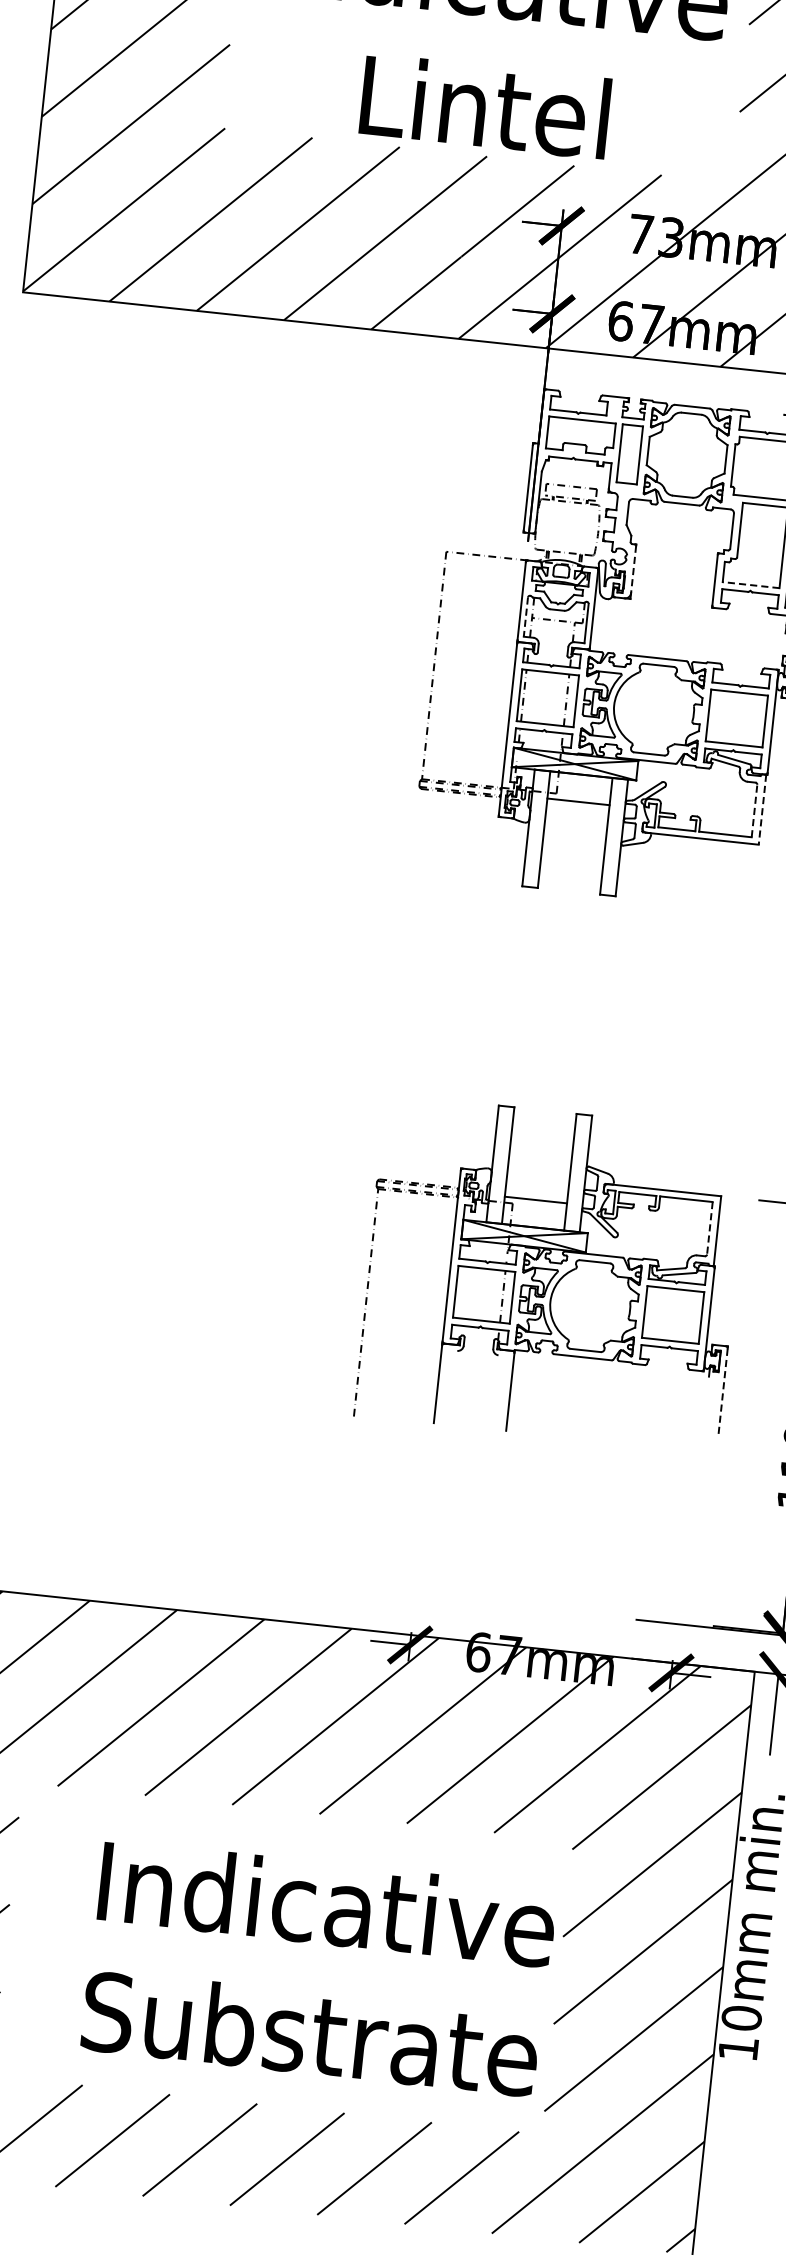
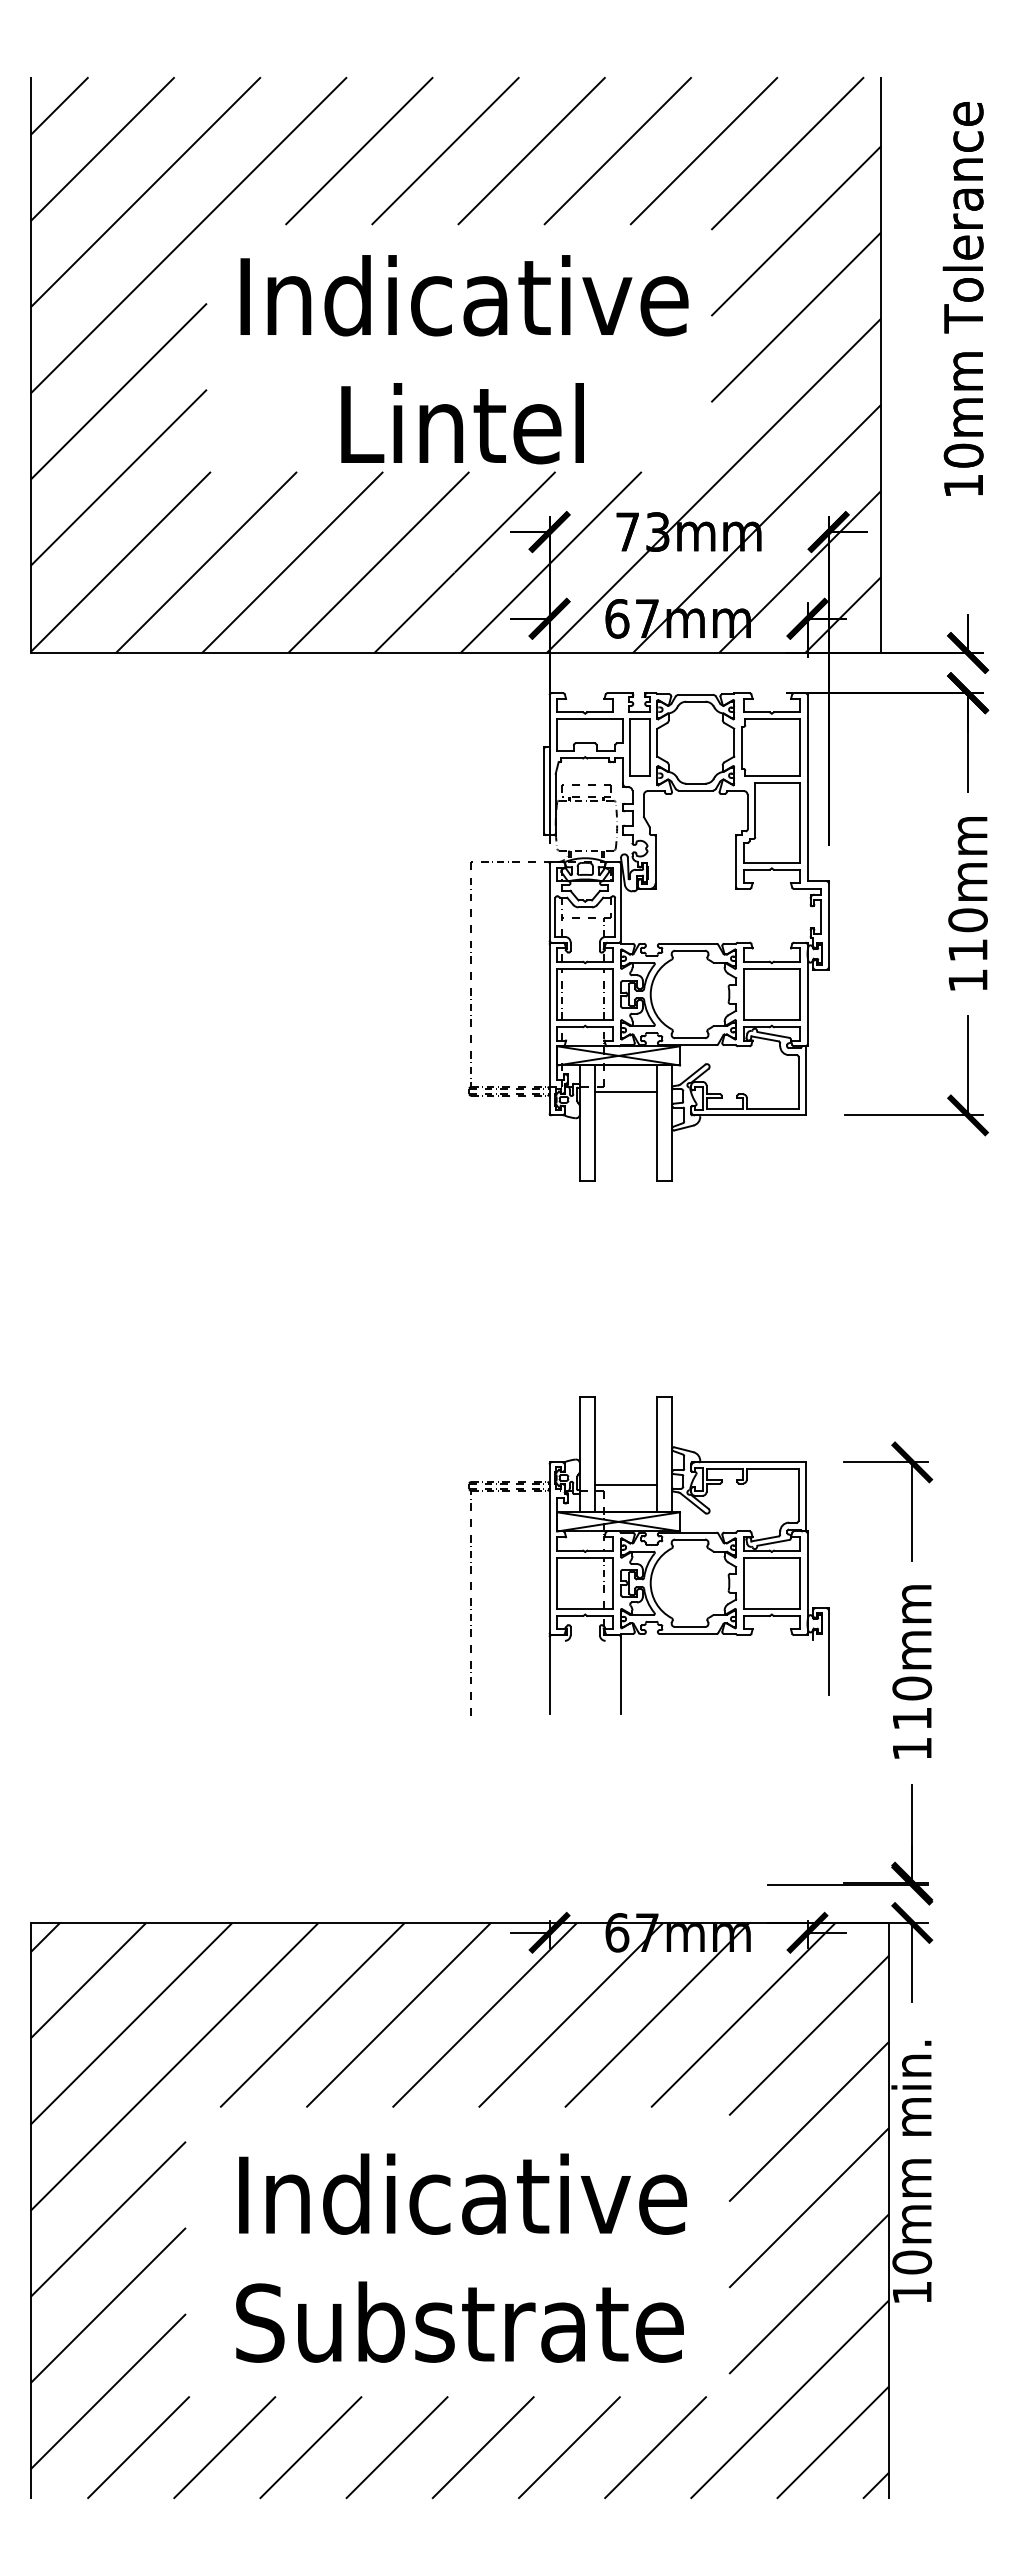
line: (633, 570) -> (655, 860), dashed -> solid
line: (750, 584) -> (771, 862), dashed -> solid
line: (525, 618) -> (555, 918), dashed -> solid
line: (762, 809) -> (806, 1080), dashed -> solid
line: (754, 810) -> (798, 1082), dashed -> solid
line: (709, 1227) -> (798, 1494), dashed -> solid
line: (723, 1390) -> (828, 1651), dashed -> solid
text: (319, 1967) -> (461, 2257), moved

